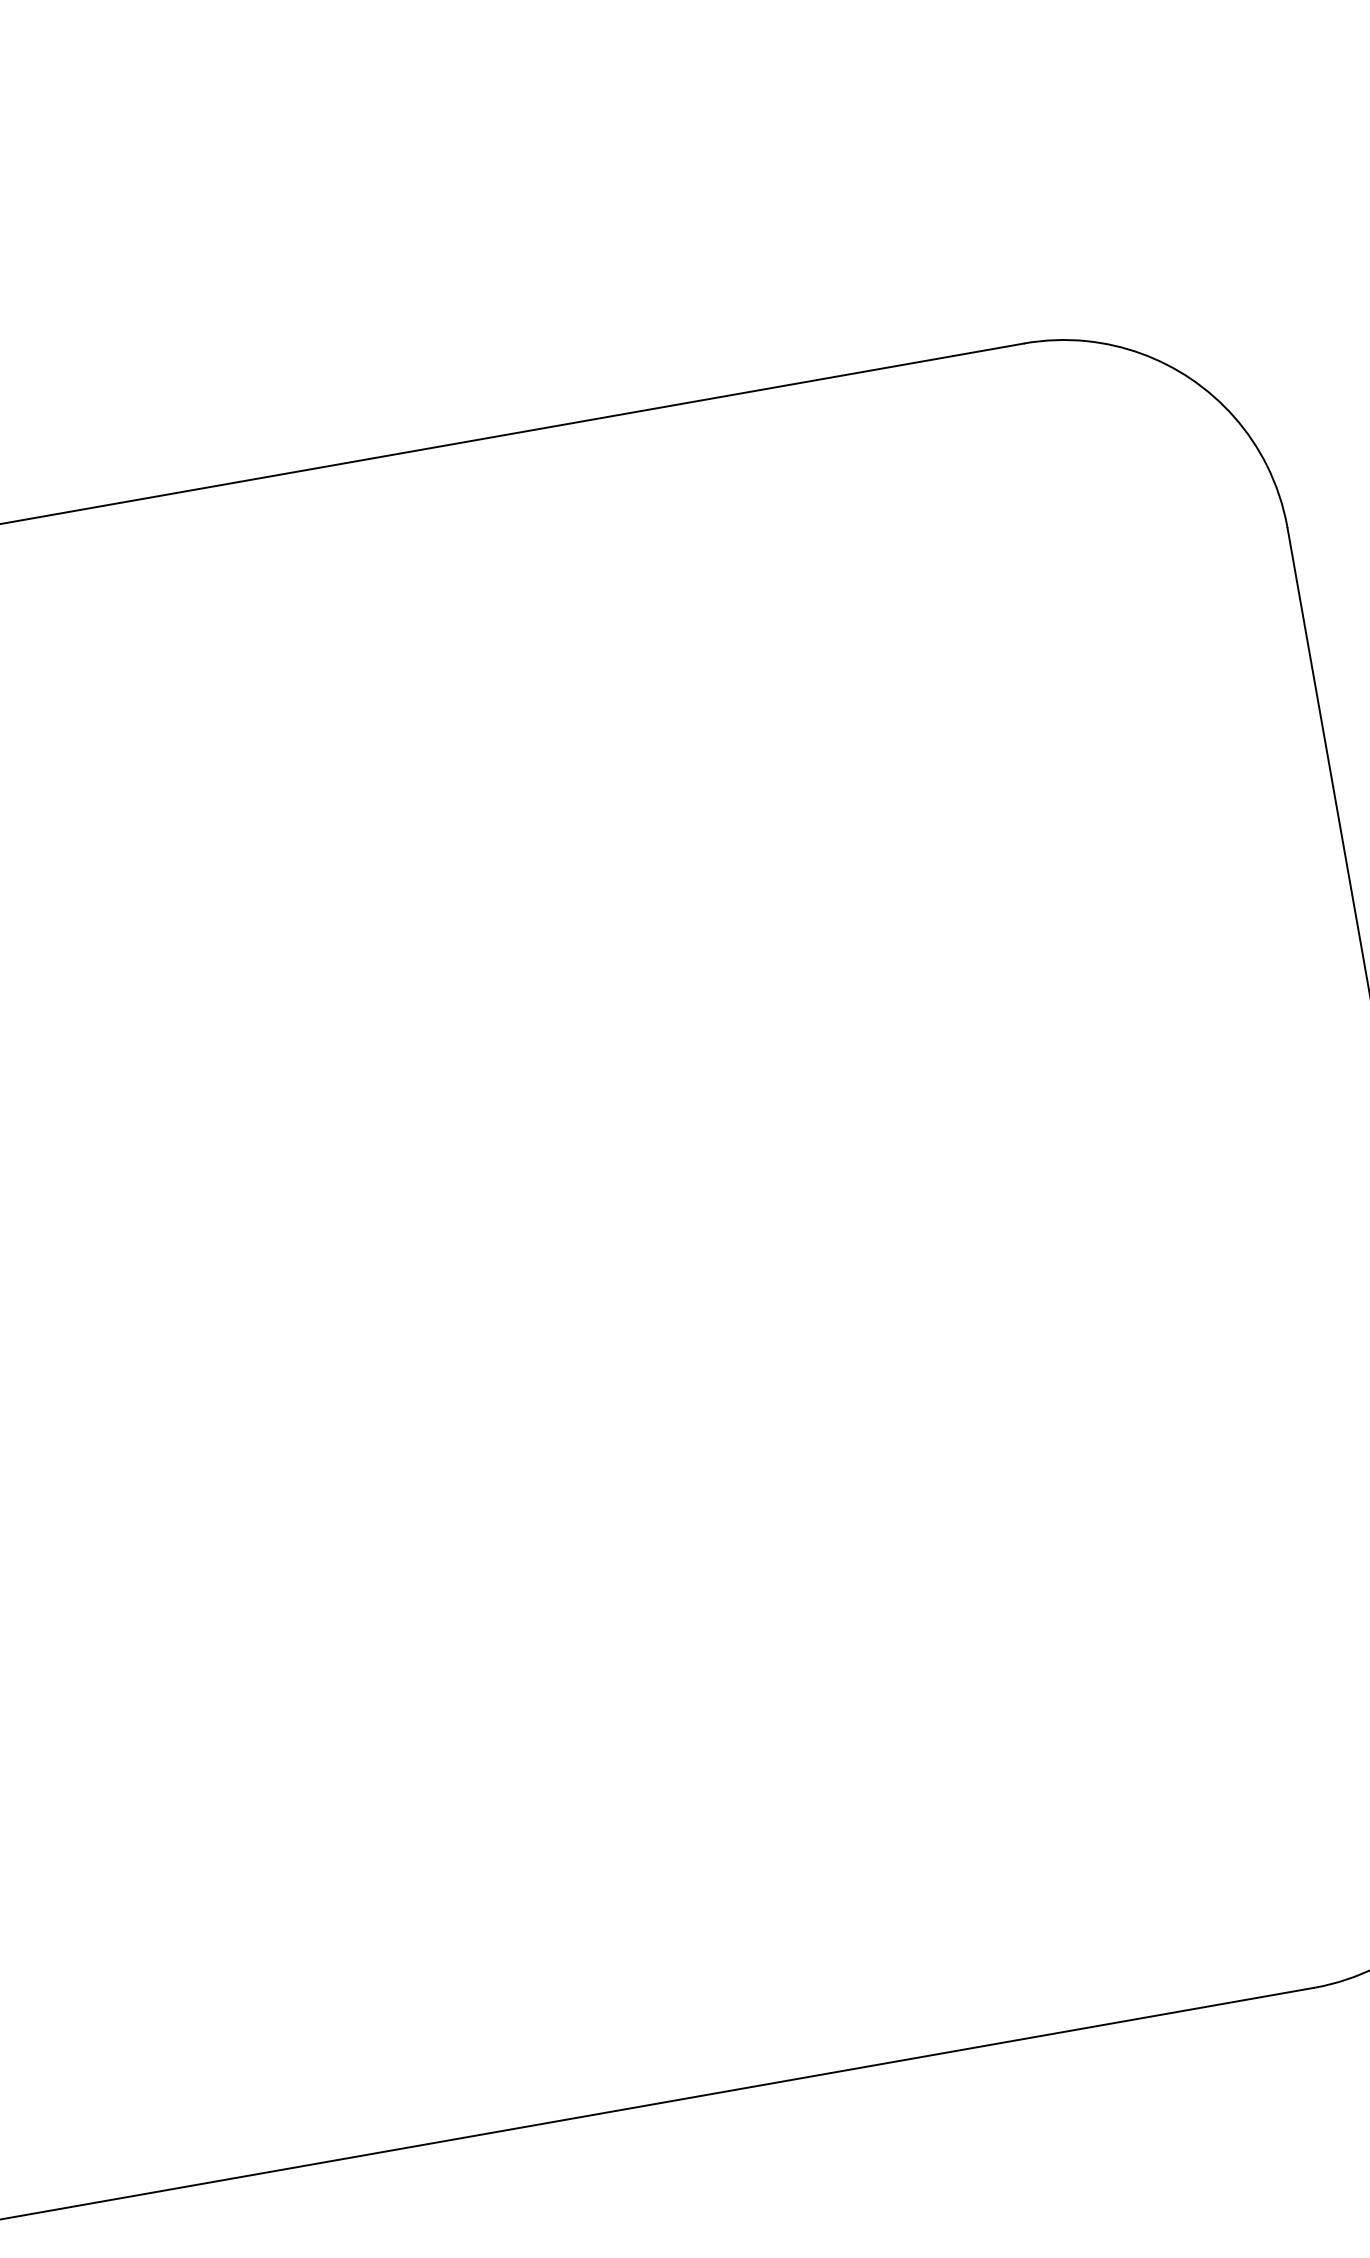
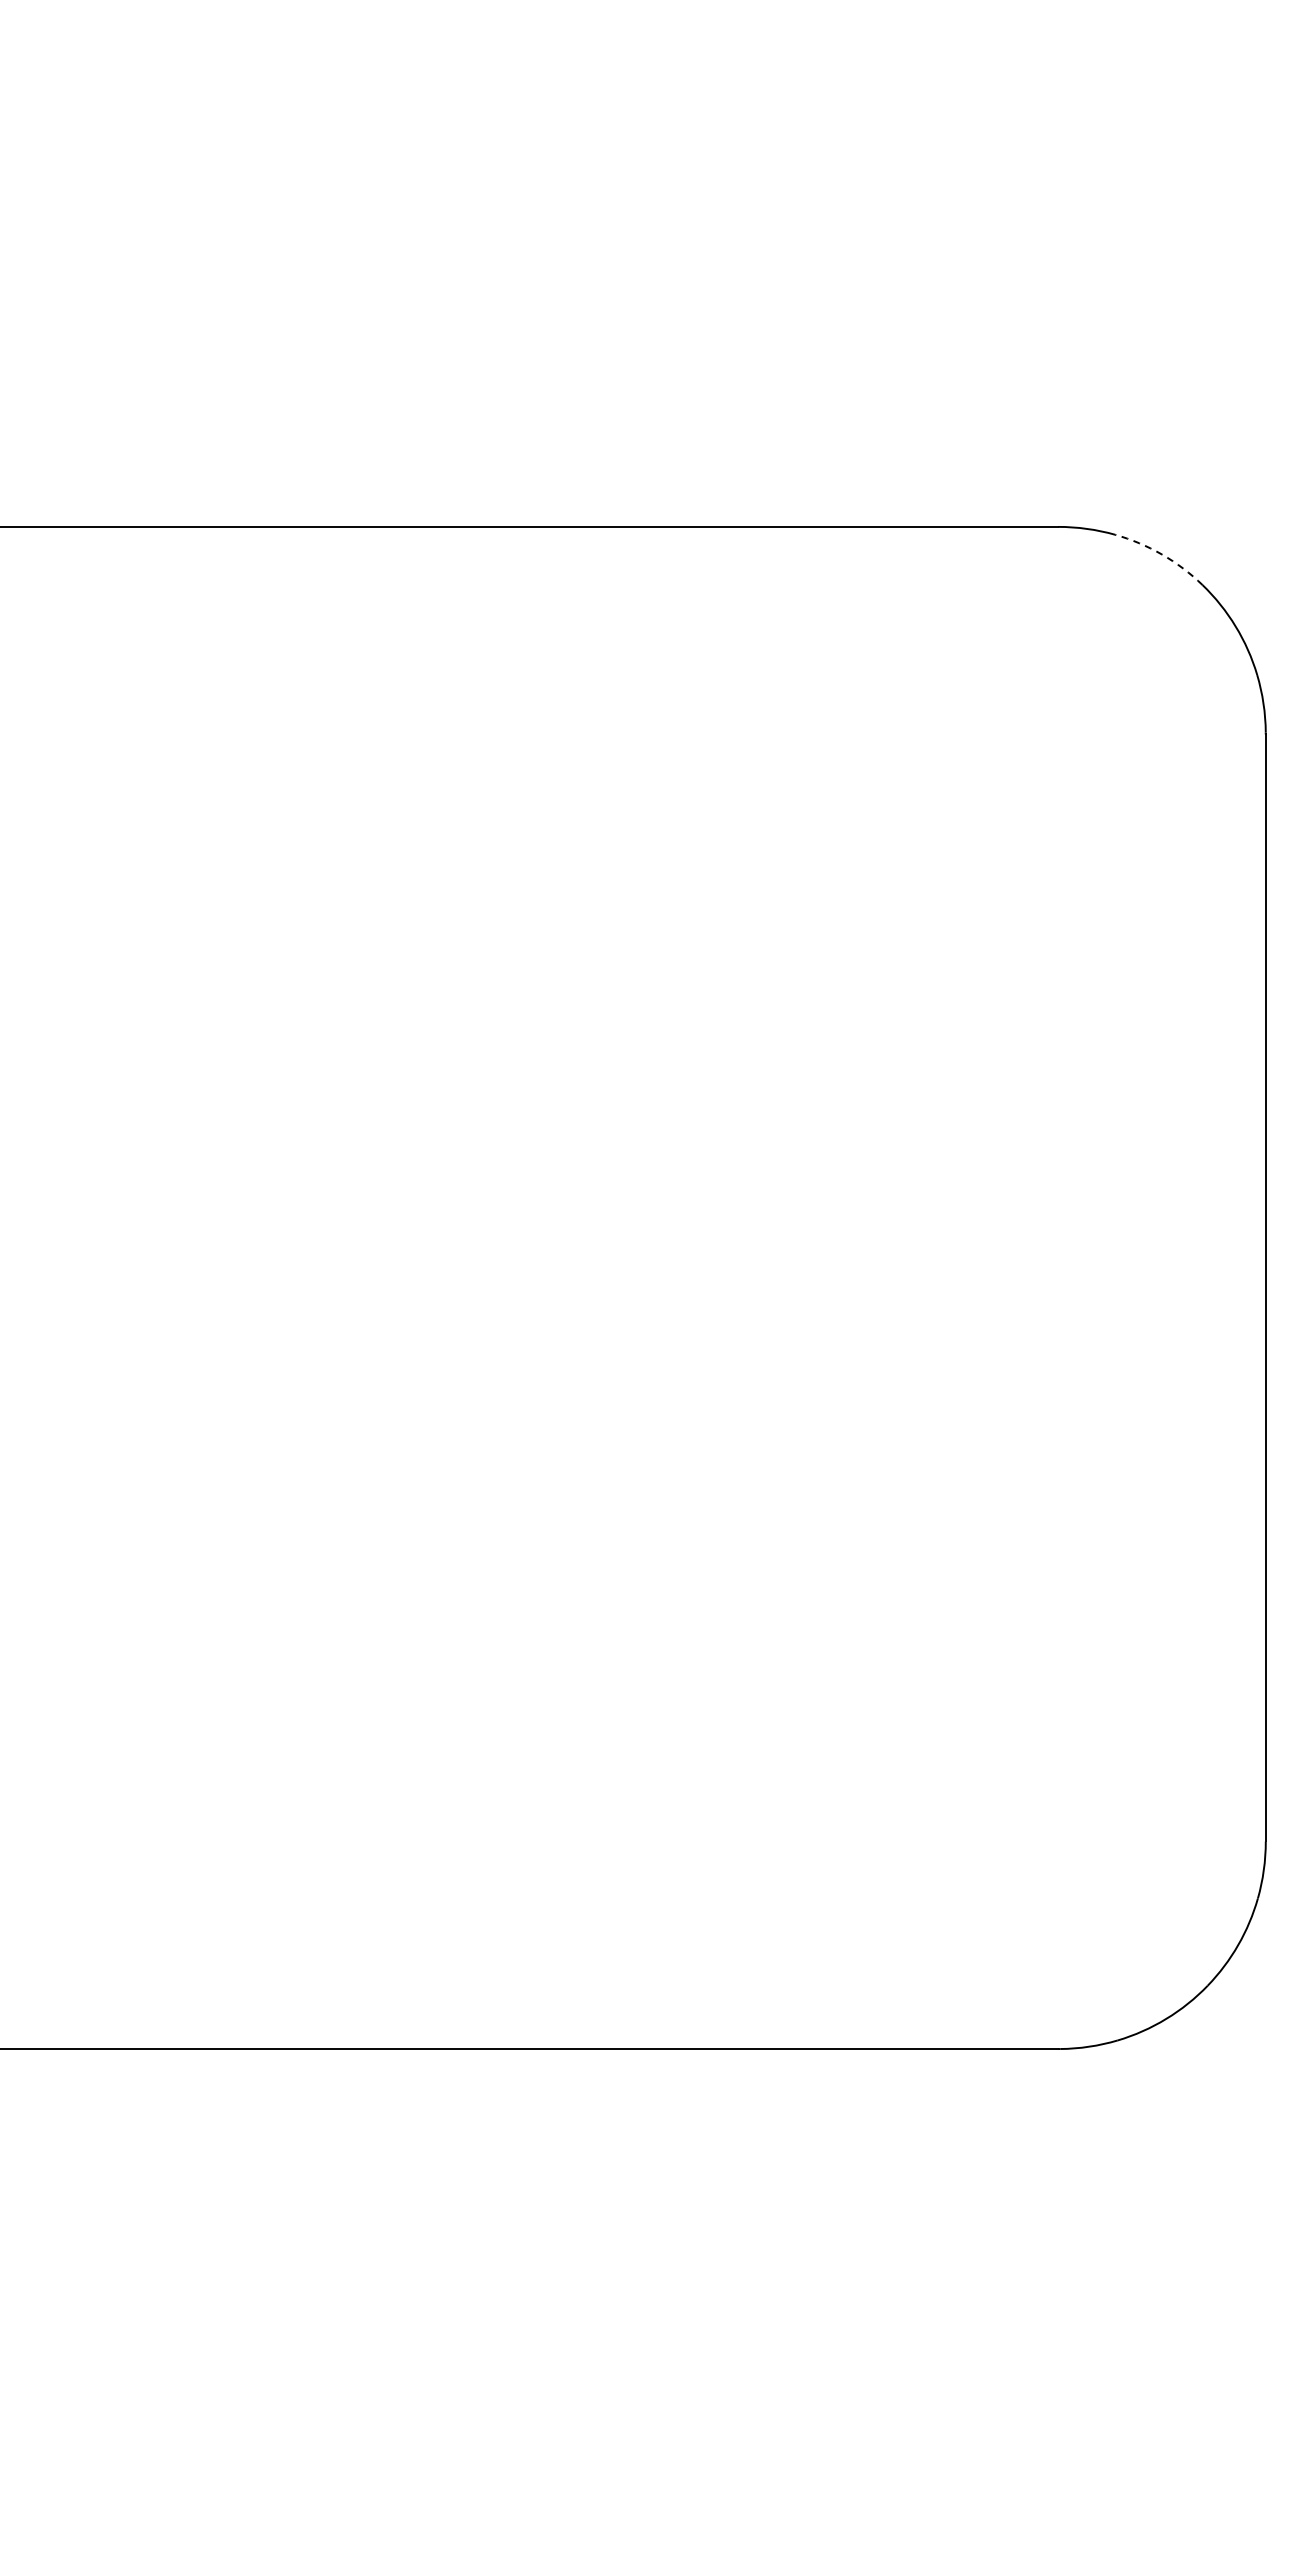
arc: (1140, 353) -> (1161, 554), solid -> dashed

